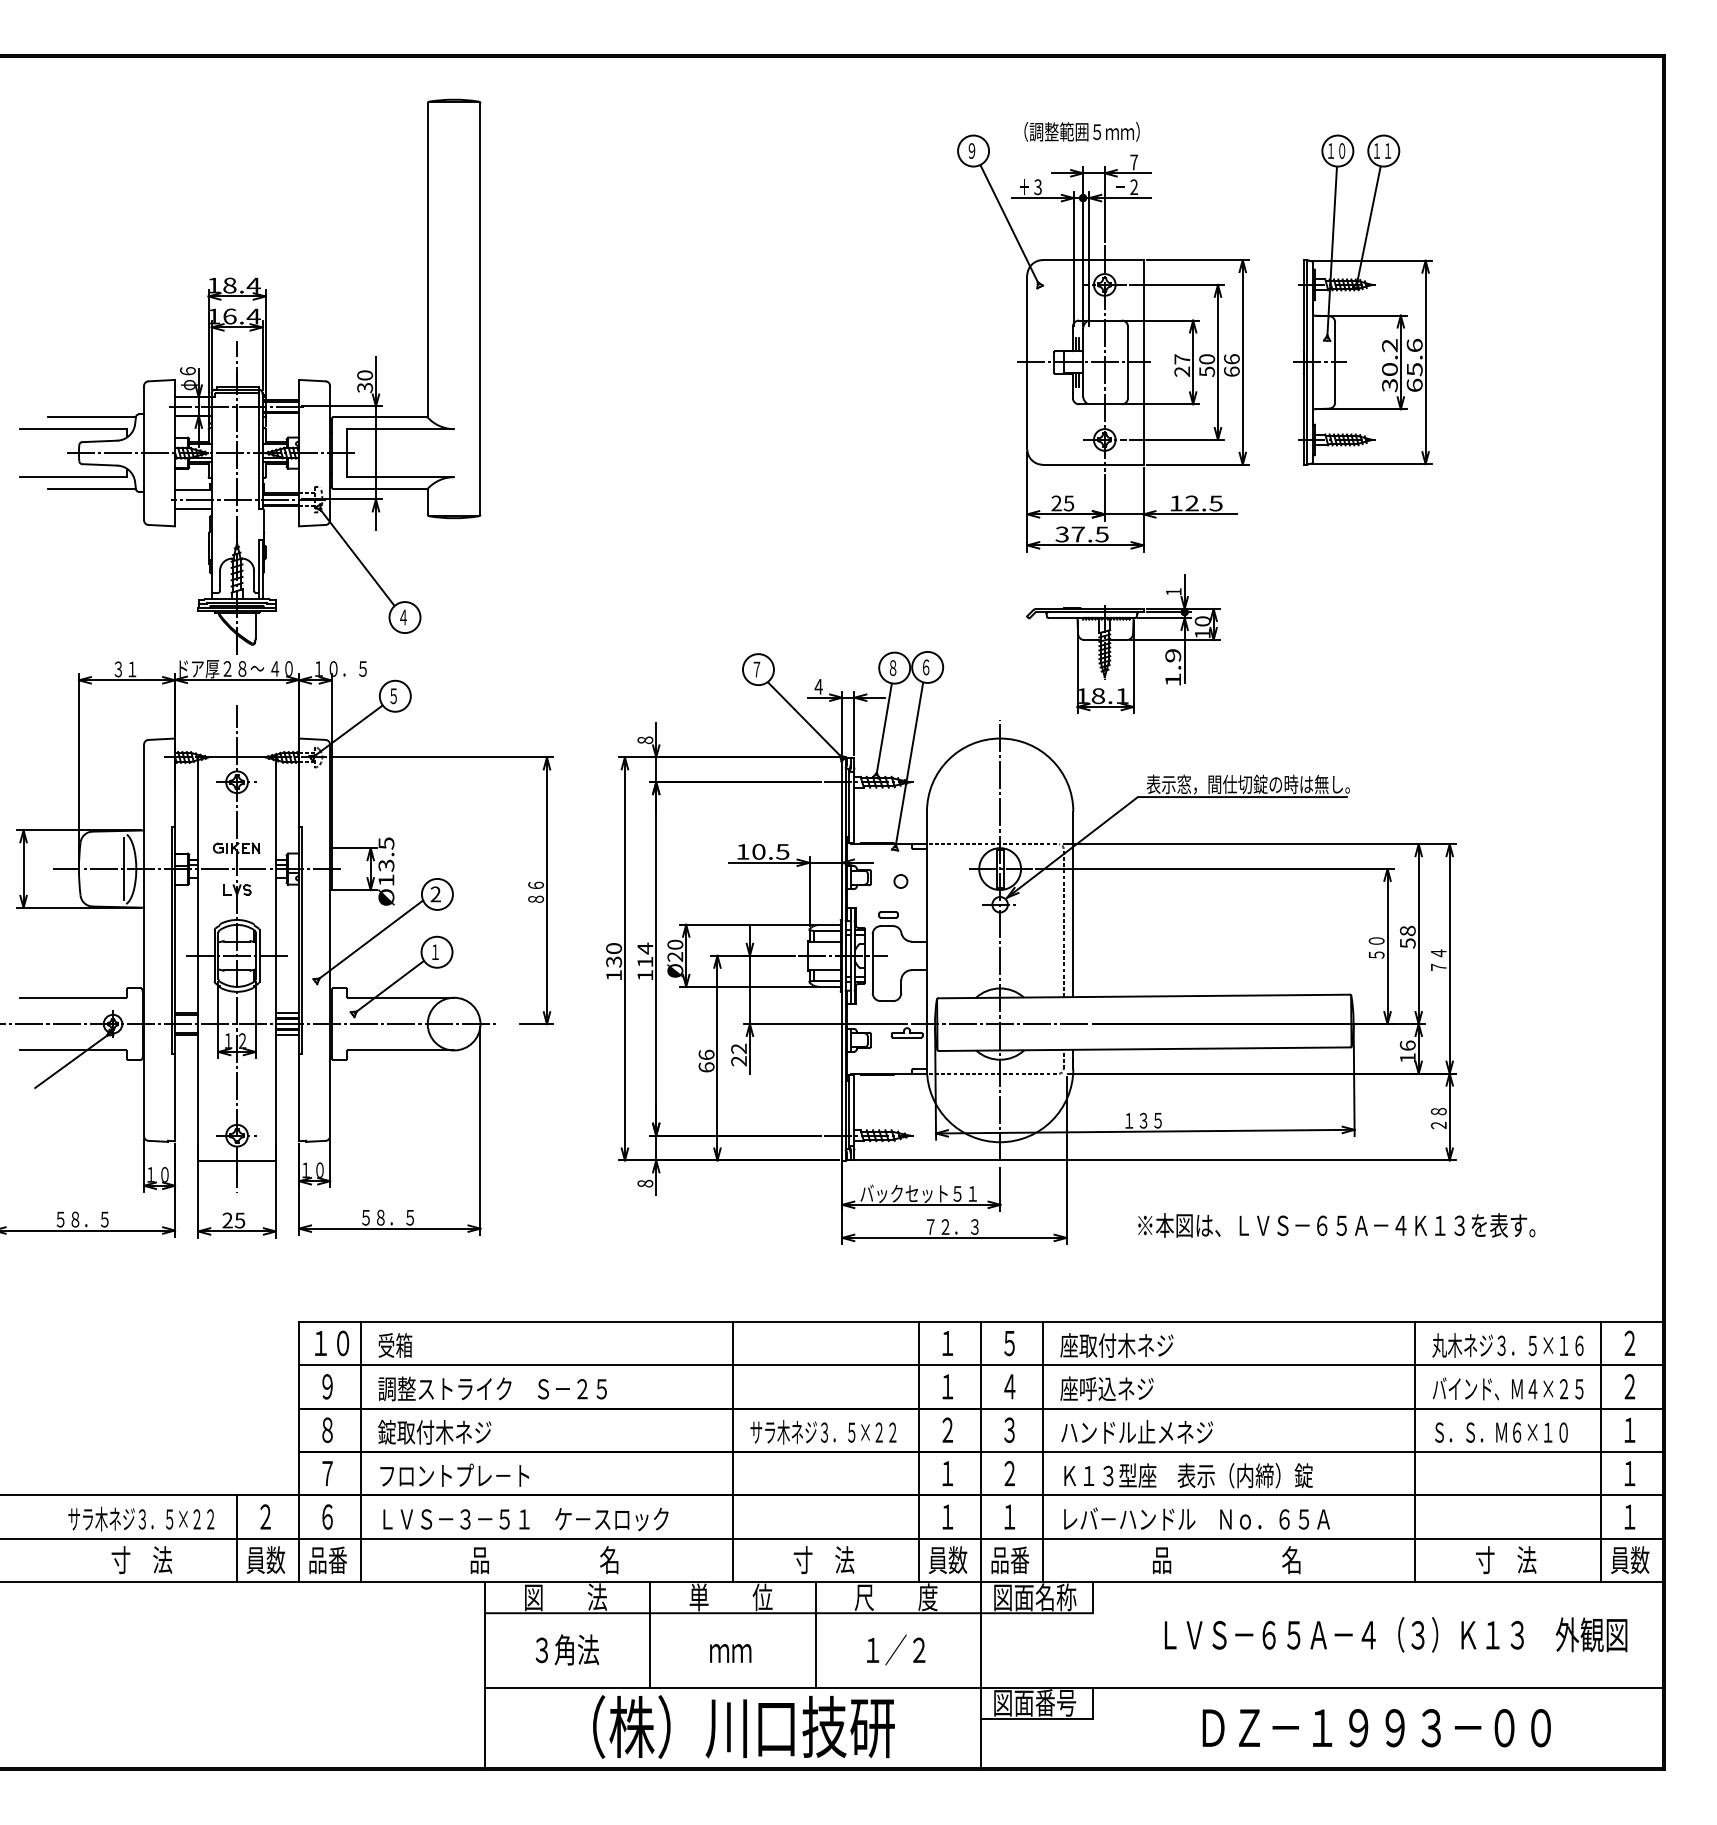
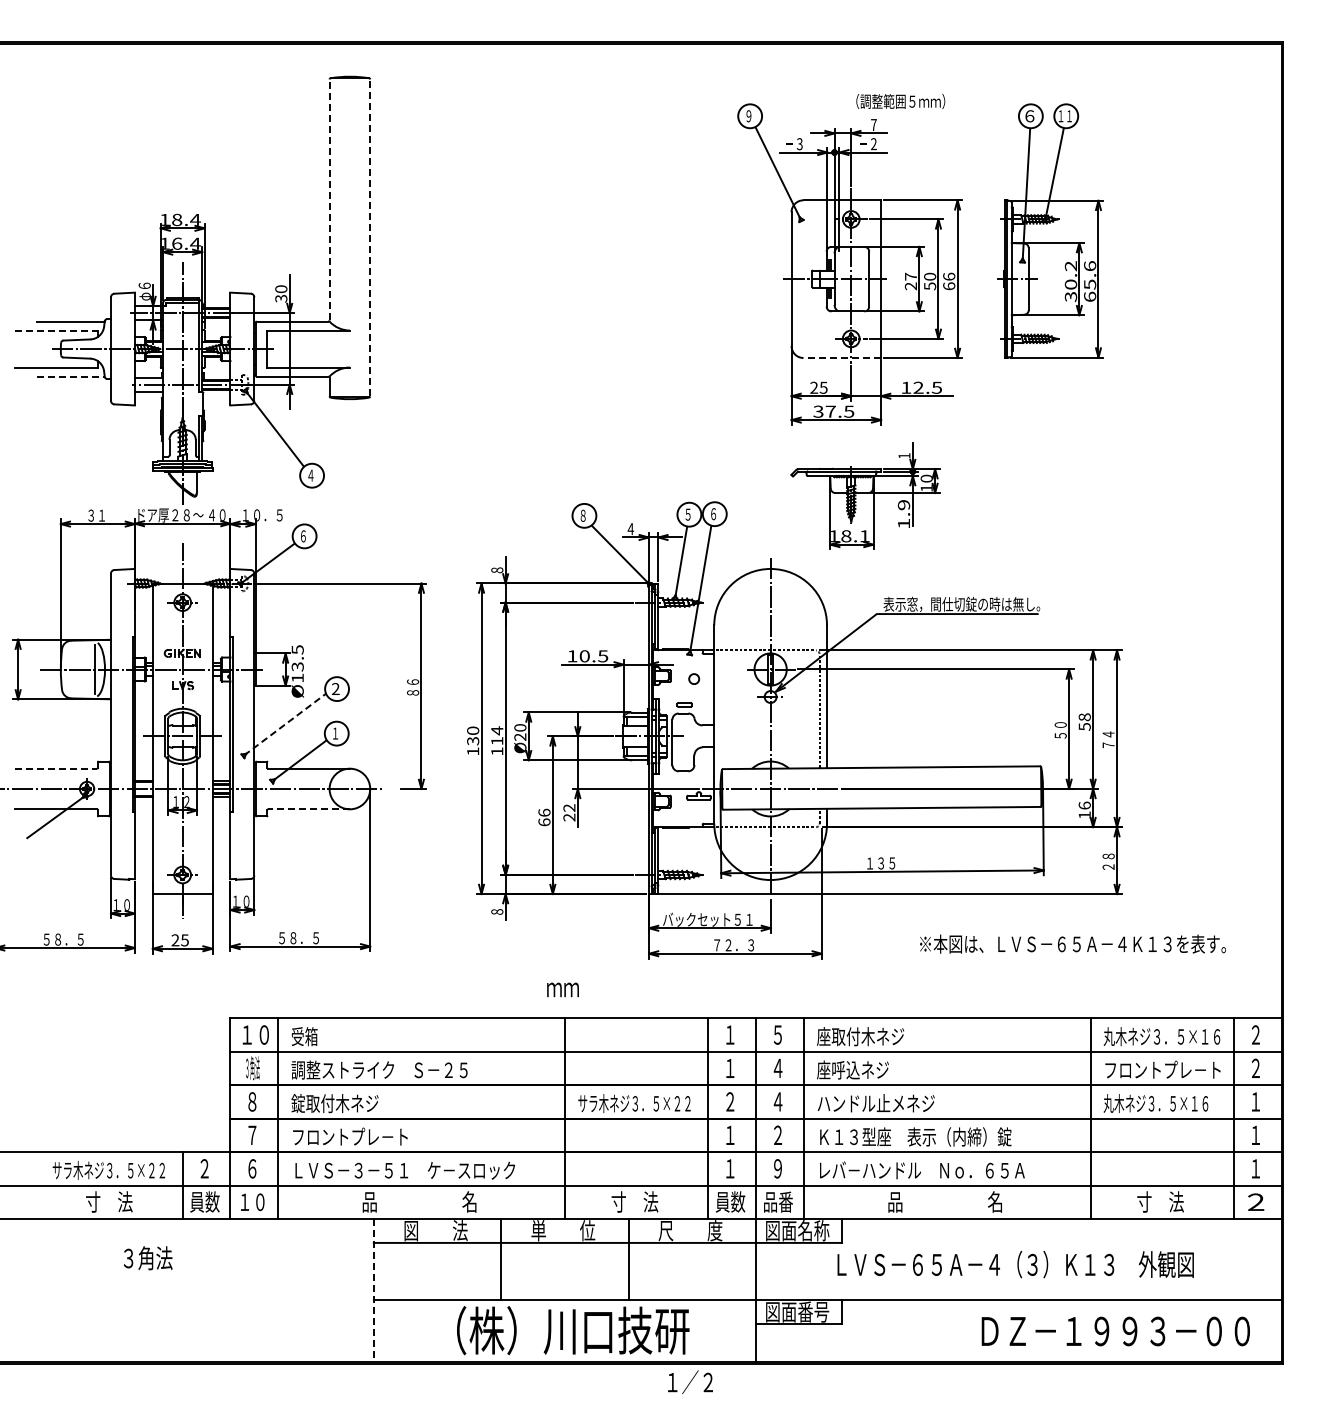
text: (1081, 131) -> (900, 101), moved
text: (1336, 151) -> (1029, 116), １０ -> ６
line: (427, 259) -> (329, 199), solid -> dashed
line: (480, 308) -> (370, 237), solid -> dashed
line: (74, 429) -> (57, 330), solid -> dashed
line: (1093, 465) -> (842, 358), solid -> dashed
line: (91, 488) -> (70, 376), solid -> dashed
text: (892, 667) -> (687, 514), ８ -> ５
text: (755, 669) -> (582, 515), ７ -> ８
text: (392, 696) -> (302, 536), ５ -> ６
line: (370, 940) -> (285, 724), solid -> dashed
line: (73, 997) -> (56, 768), solid -> dashed
line: (401, 1050) -> (309, 809), solid -> dashed
text: (1336, 1224) -> (1072, 943), moved
text: (327, 1386) -> (252, 1068), ９ -> ３角法
text: (1508, 1388) -> (1162, 1069), バインド、Ｍ４×２５ -> フロントプレ－ト
text: (1009, 1429) -> (777, 1101), ３ -> ４
text: (1499, 1432) -> (1155, 1103), Ｓ．Ｓ．Ｍ６×１０ -> 丸木ネジ３．５×１６
text: (1010, 1516) -> (778, 1168), １ -> ９
text: (327, 1559) -> (252, 1201), 品番 -> １０
text: (1629, 1559) -> (1255, 1201), 員数 -> ２
text: (1395, 1634) -> (1015, 1264), moved
text: (896, 1649) -> (690, 1381), moved
text: (567, 1650) -> (148, 1258), moved
text: (730, 1652) -> (562, 989), moved
line: (484, 1674) -> (373, 1290), solid -> dashed
text: (1376, 1728) -> (1115, 1331), moved

